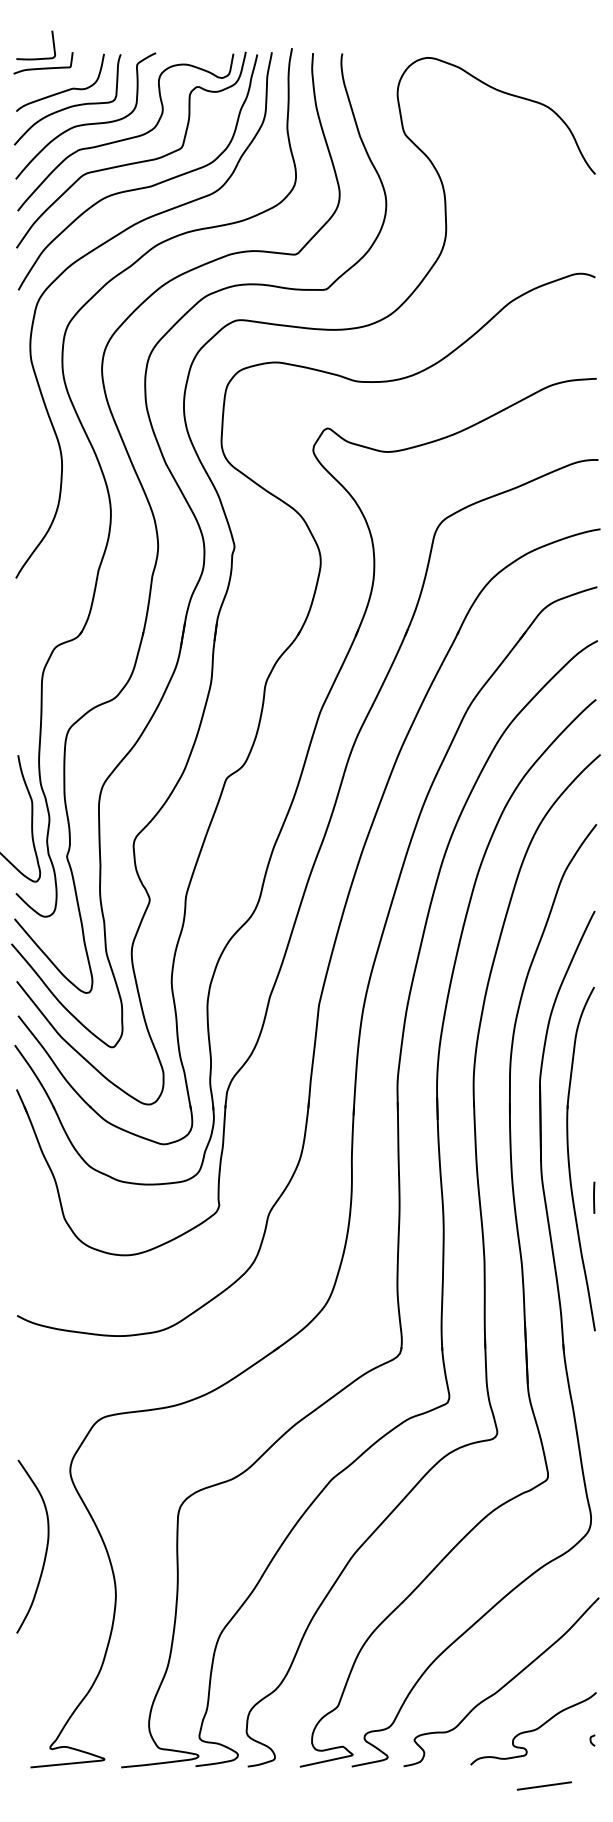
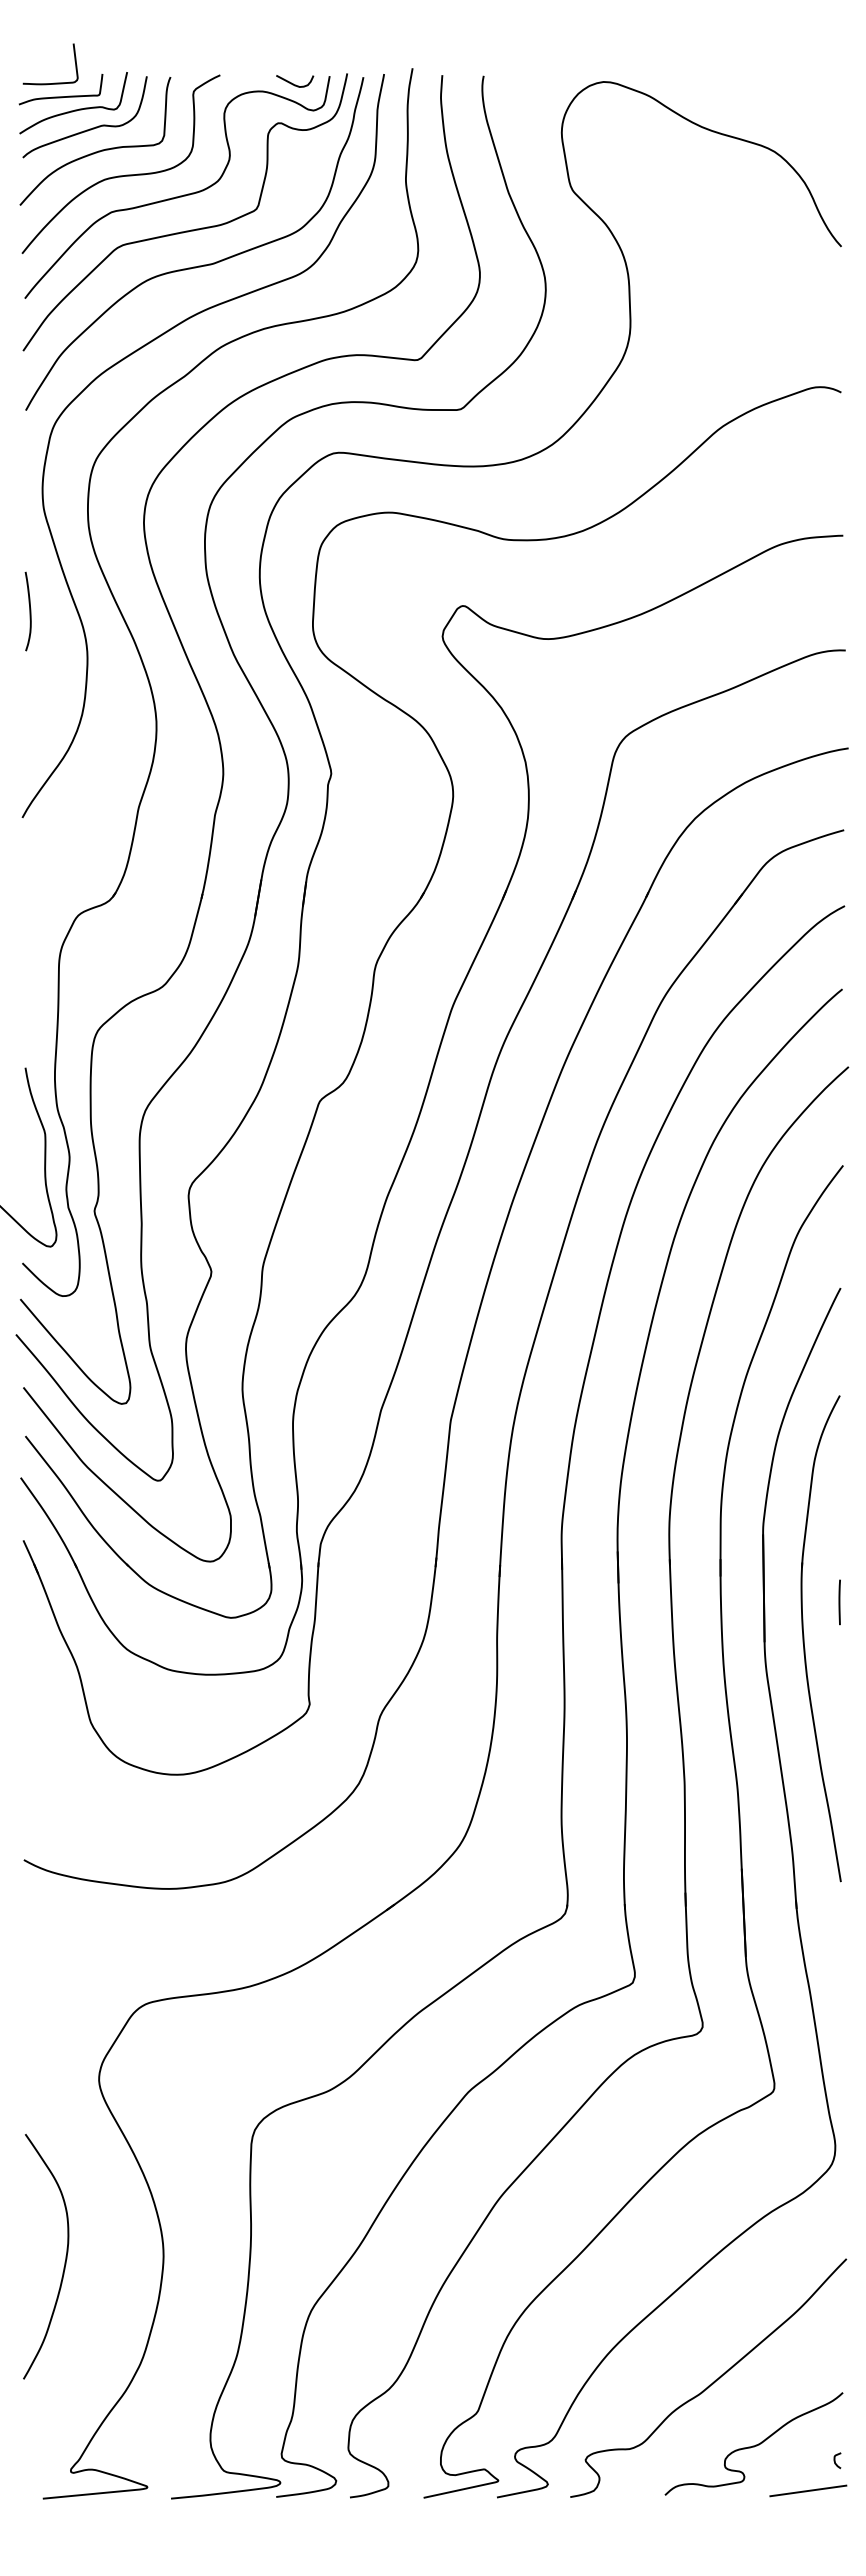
curve: (207, 58) -> (293, 83), added
curve: (52, 77) -> (74, 109), added
curve: (21, 432) -> (29, 611), added
line: (594, 1197) -> (839, 1602), moved
curve: (45, 1550) -> (64, 2261), moved
line: (544, 1785) -> (808, 2490), moved

